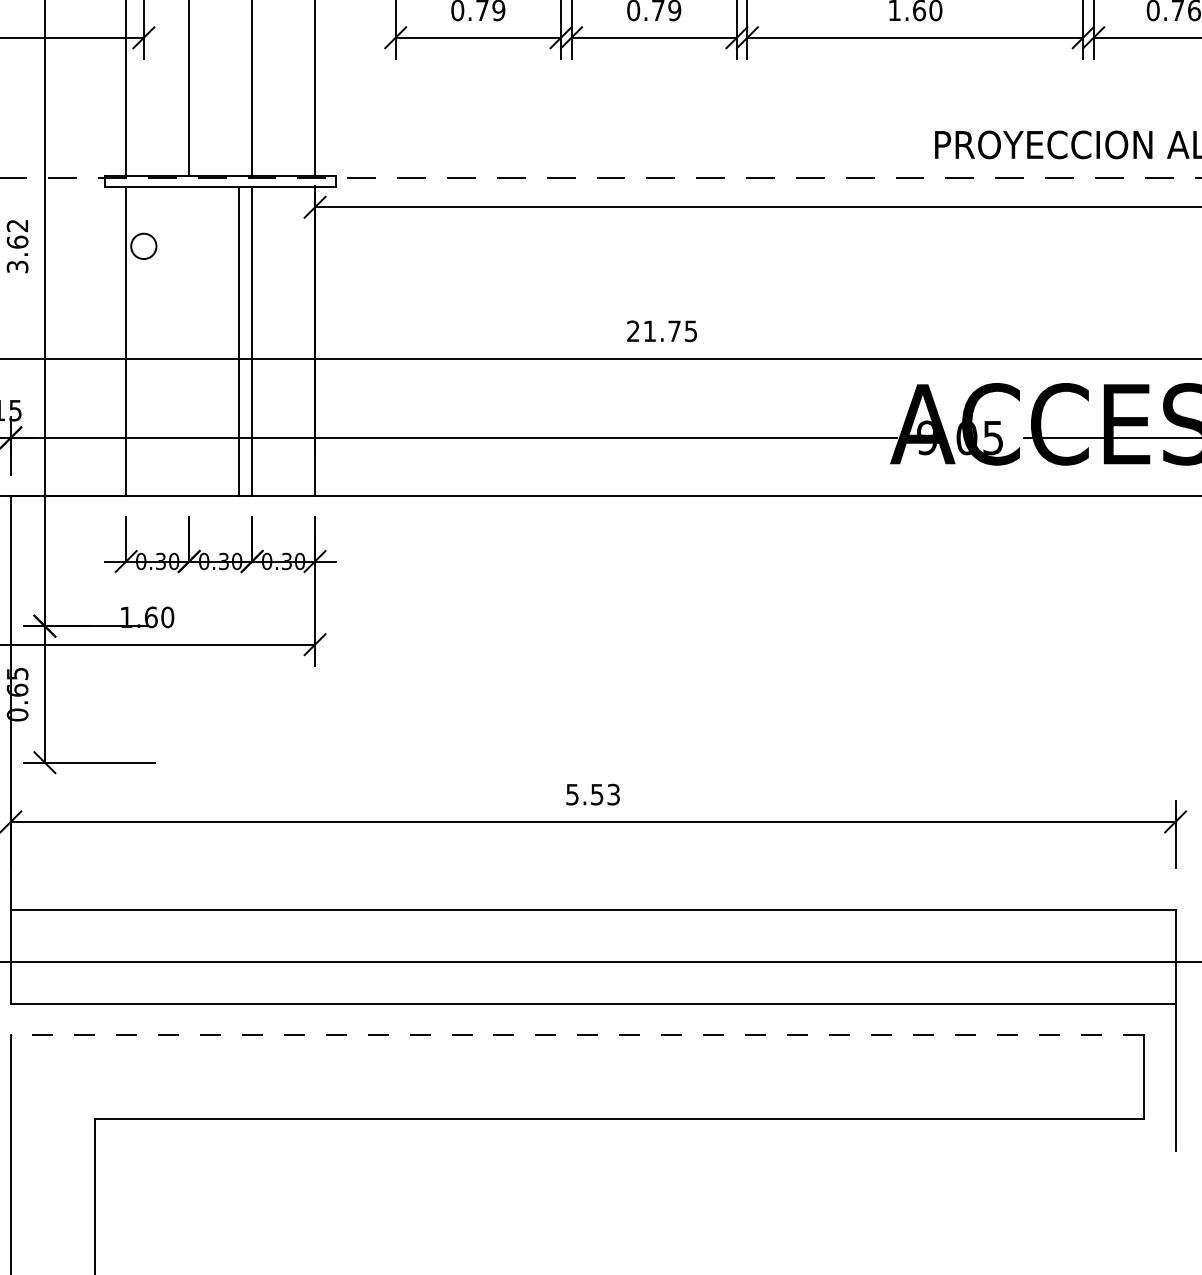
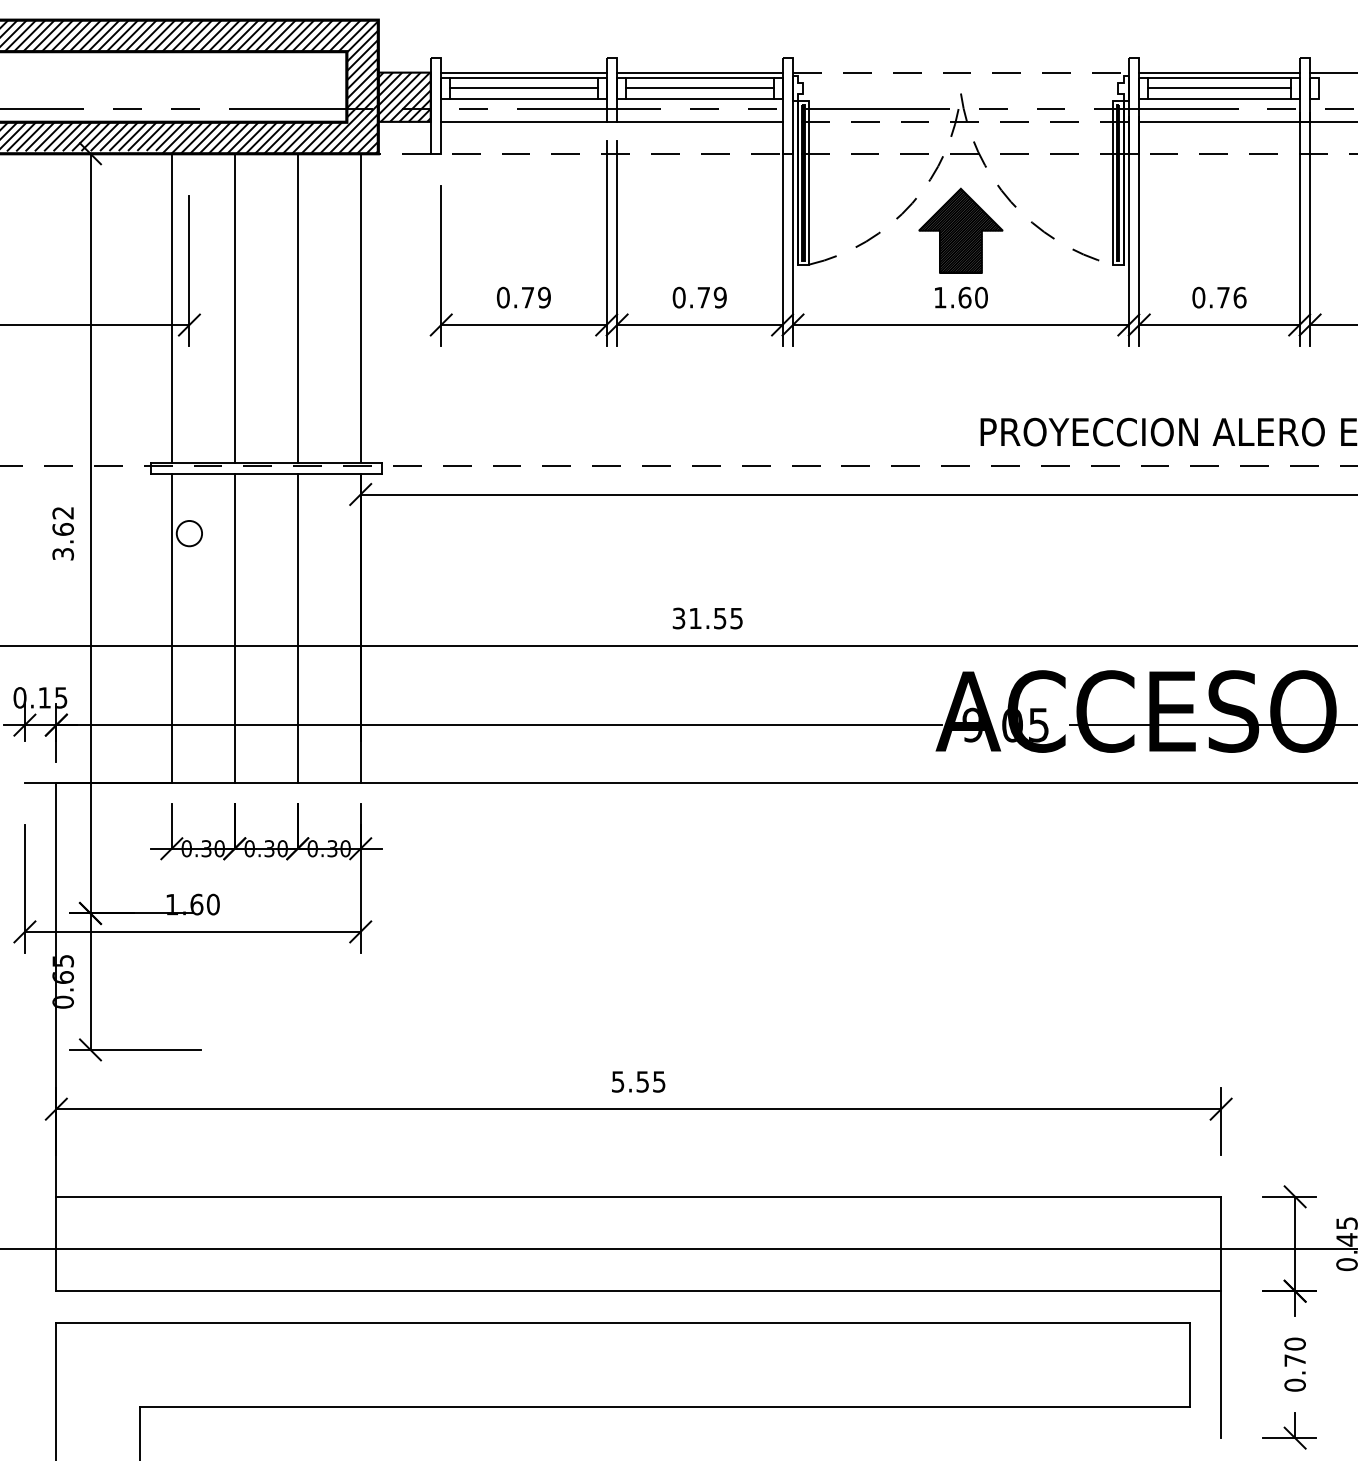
text: (653, 331) -> (699, 618), 21.75 -> 31.55
line: (238, 341) -> (234, 628), moved
text: (613, 794) -> (659, 1081), 5.53 -> 5.55
line: (577, 1035) -> (623, 1322), dashed -> solid

